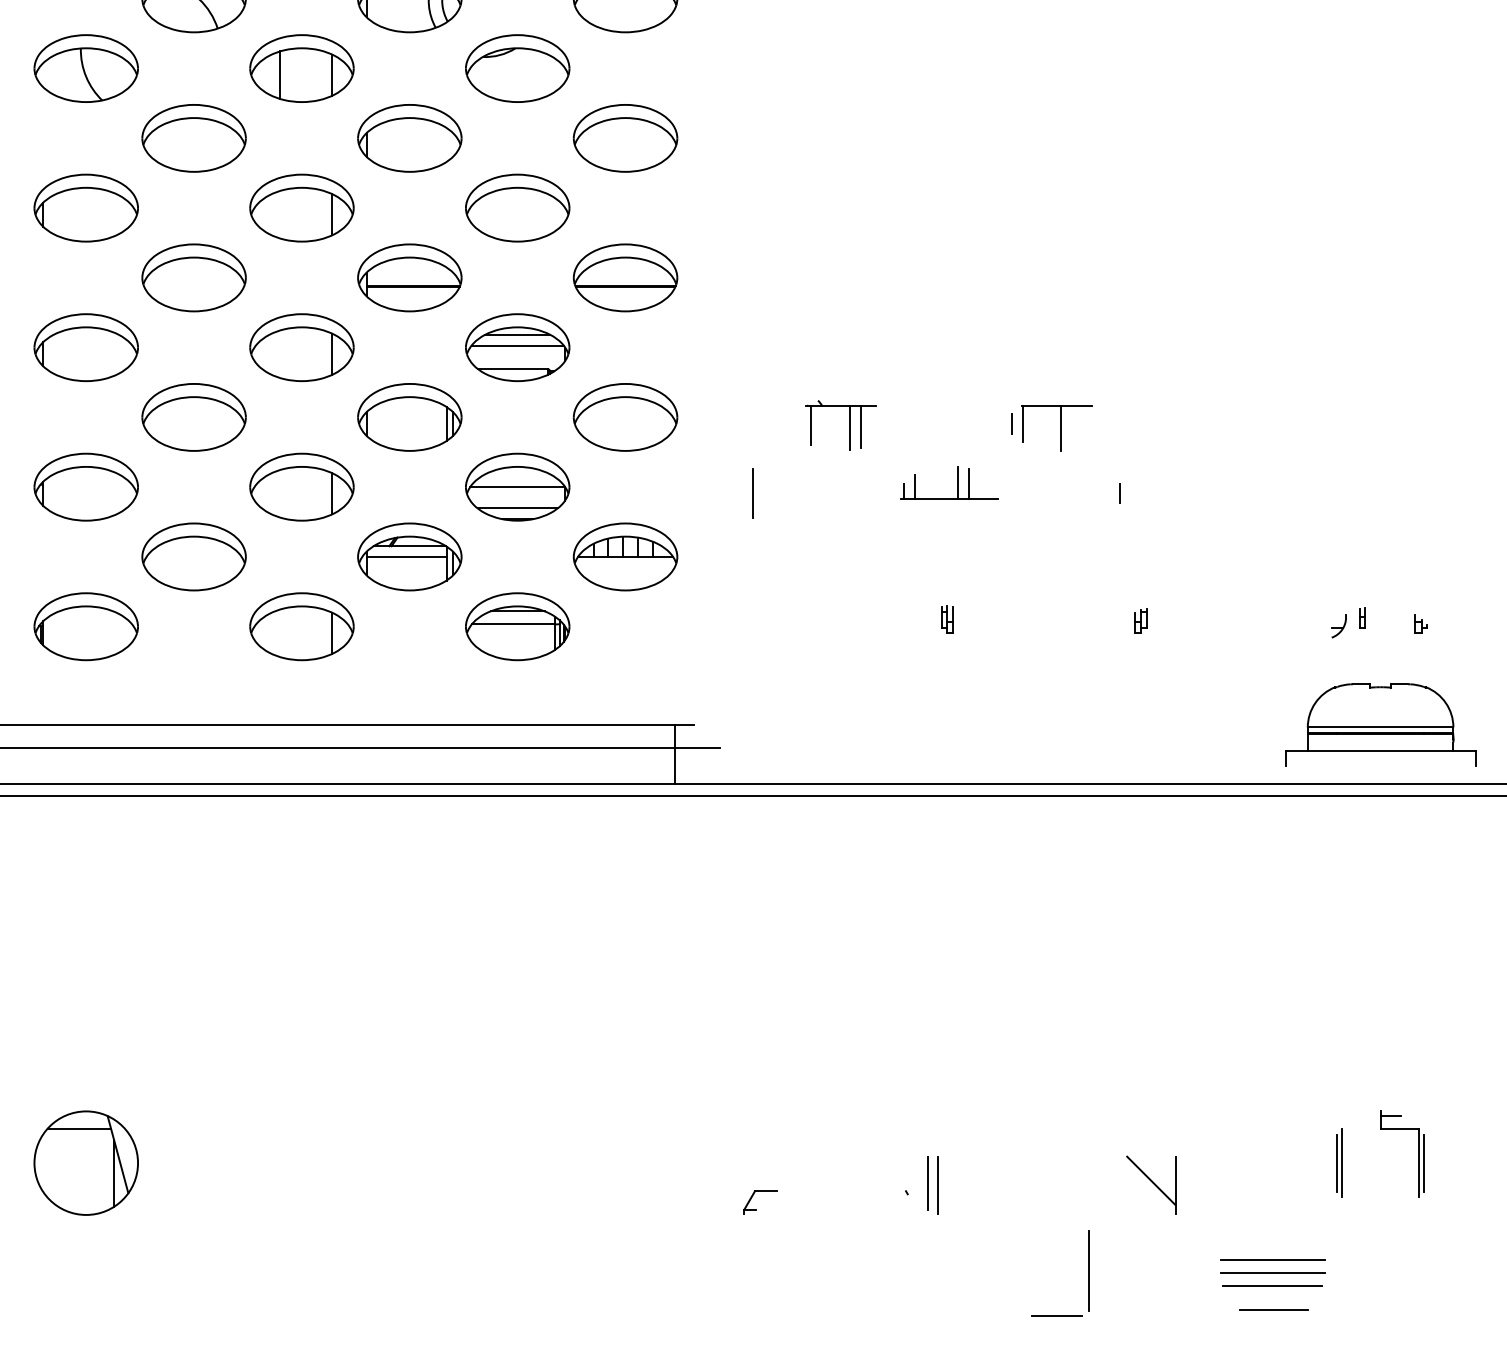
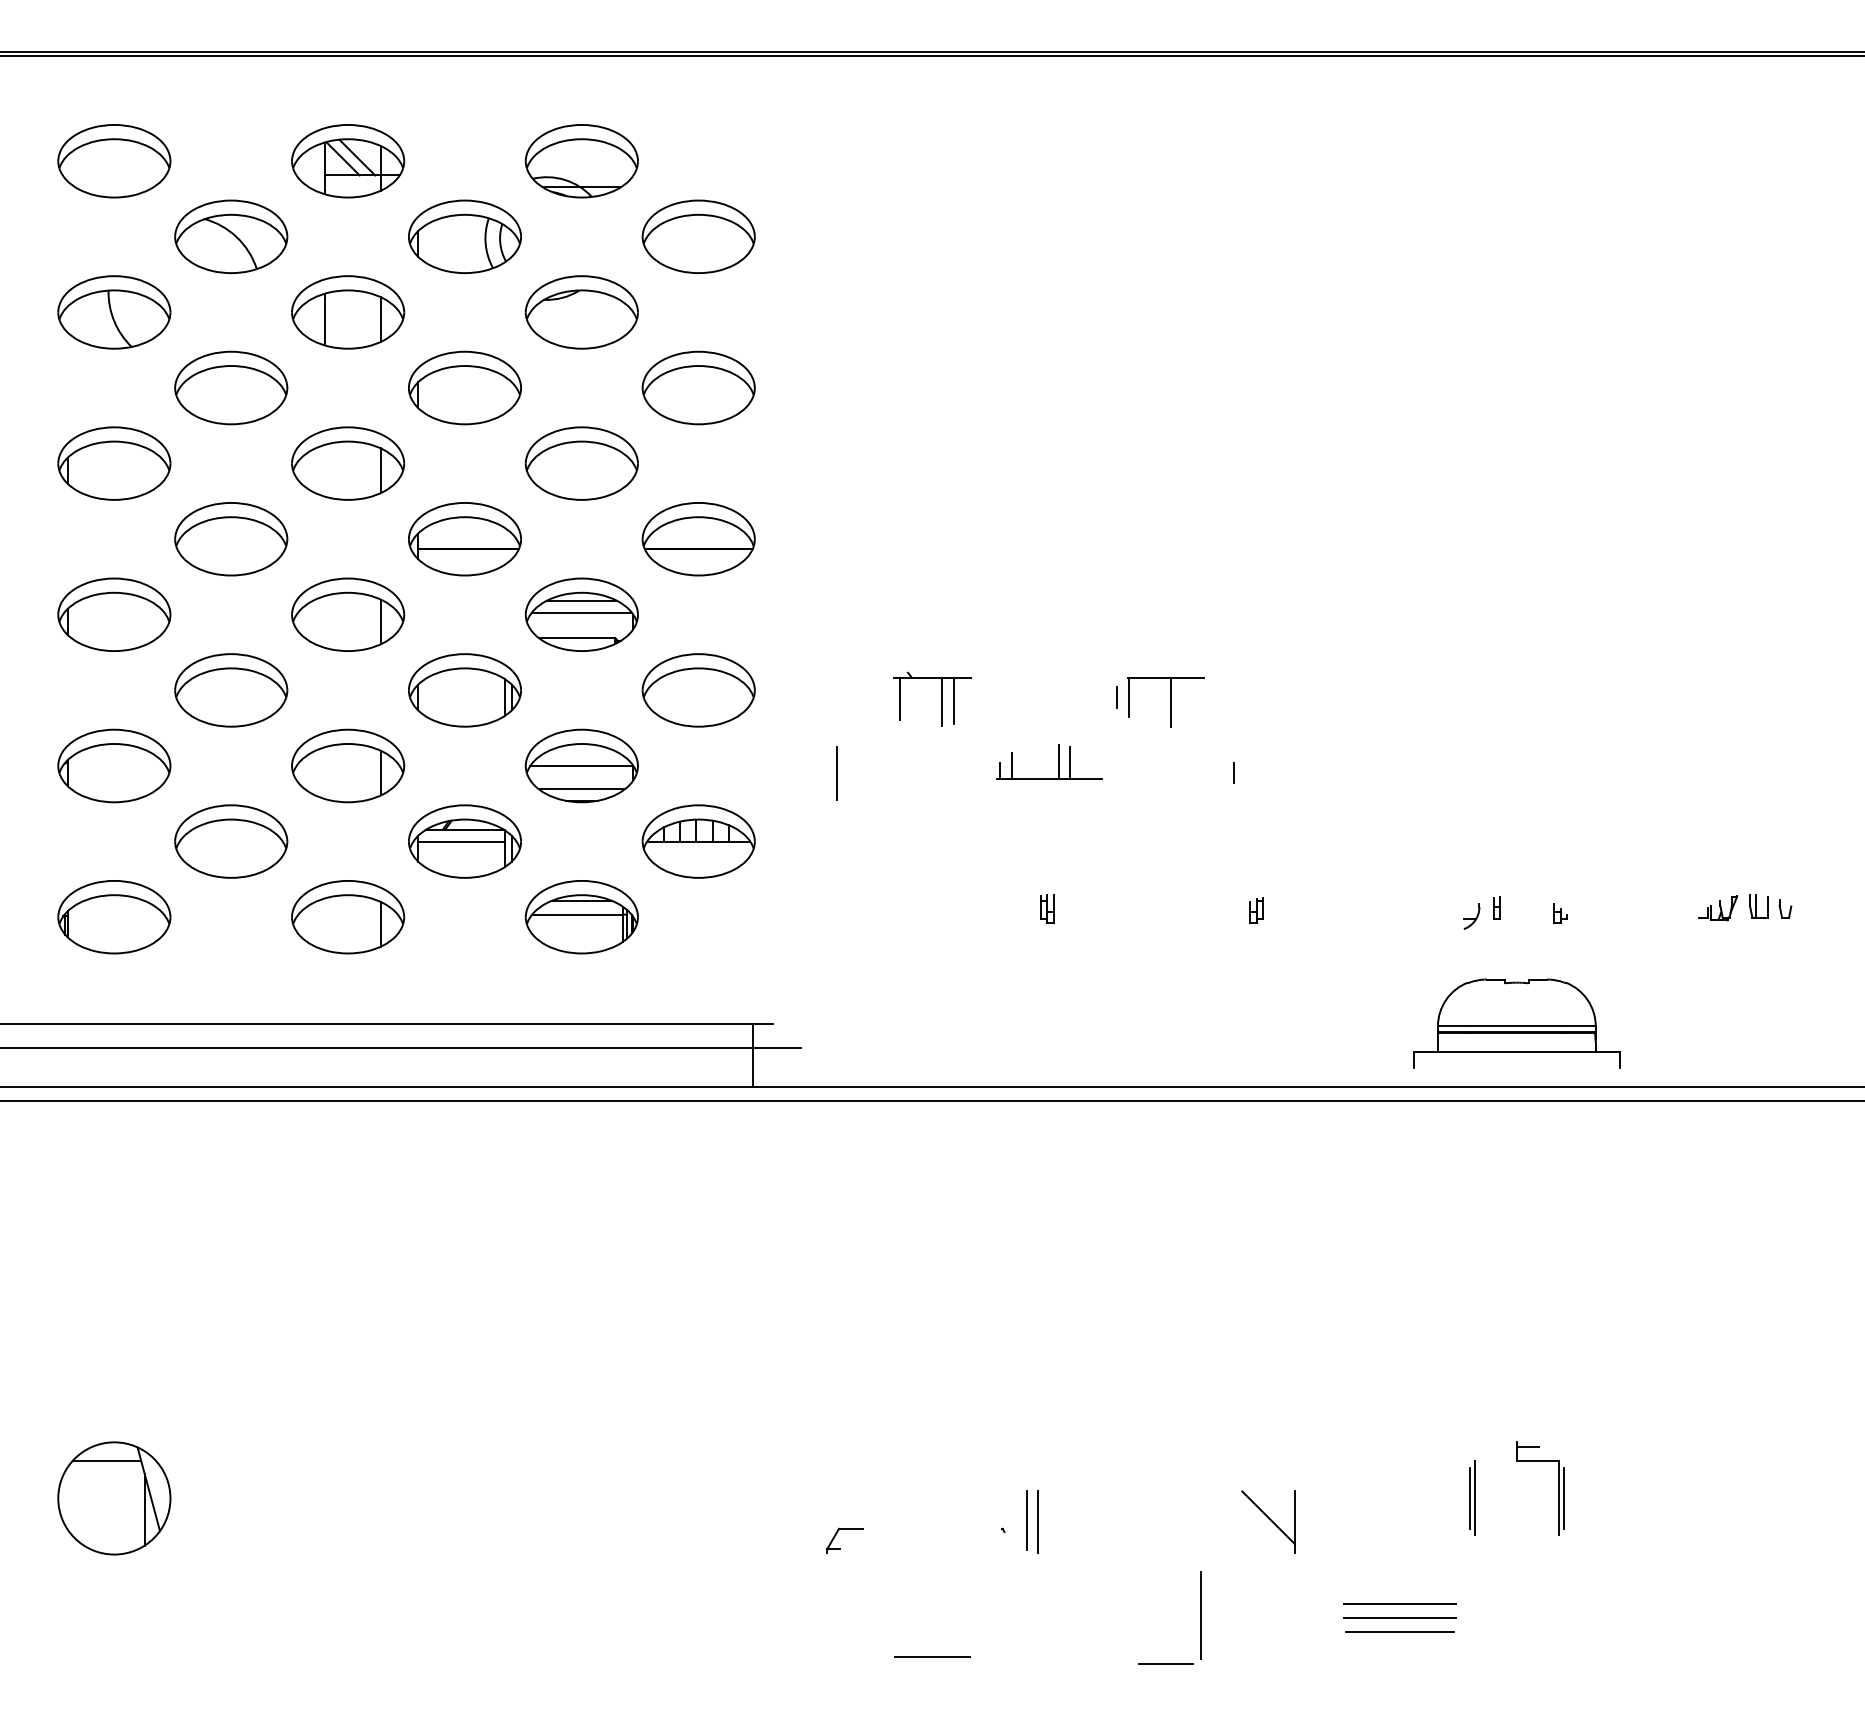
line: (1274, 1309) -> (932, 1656), moved

